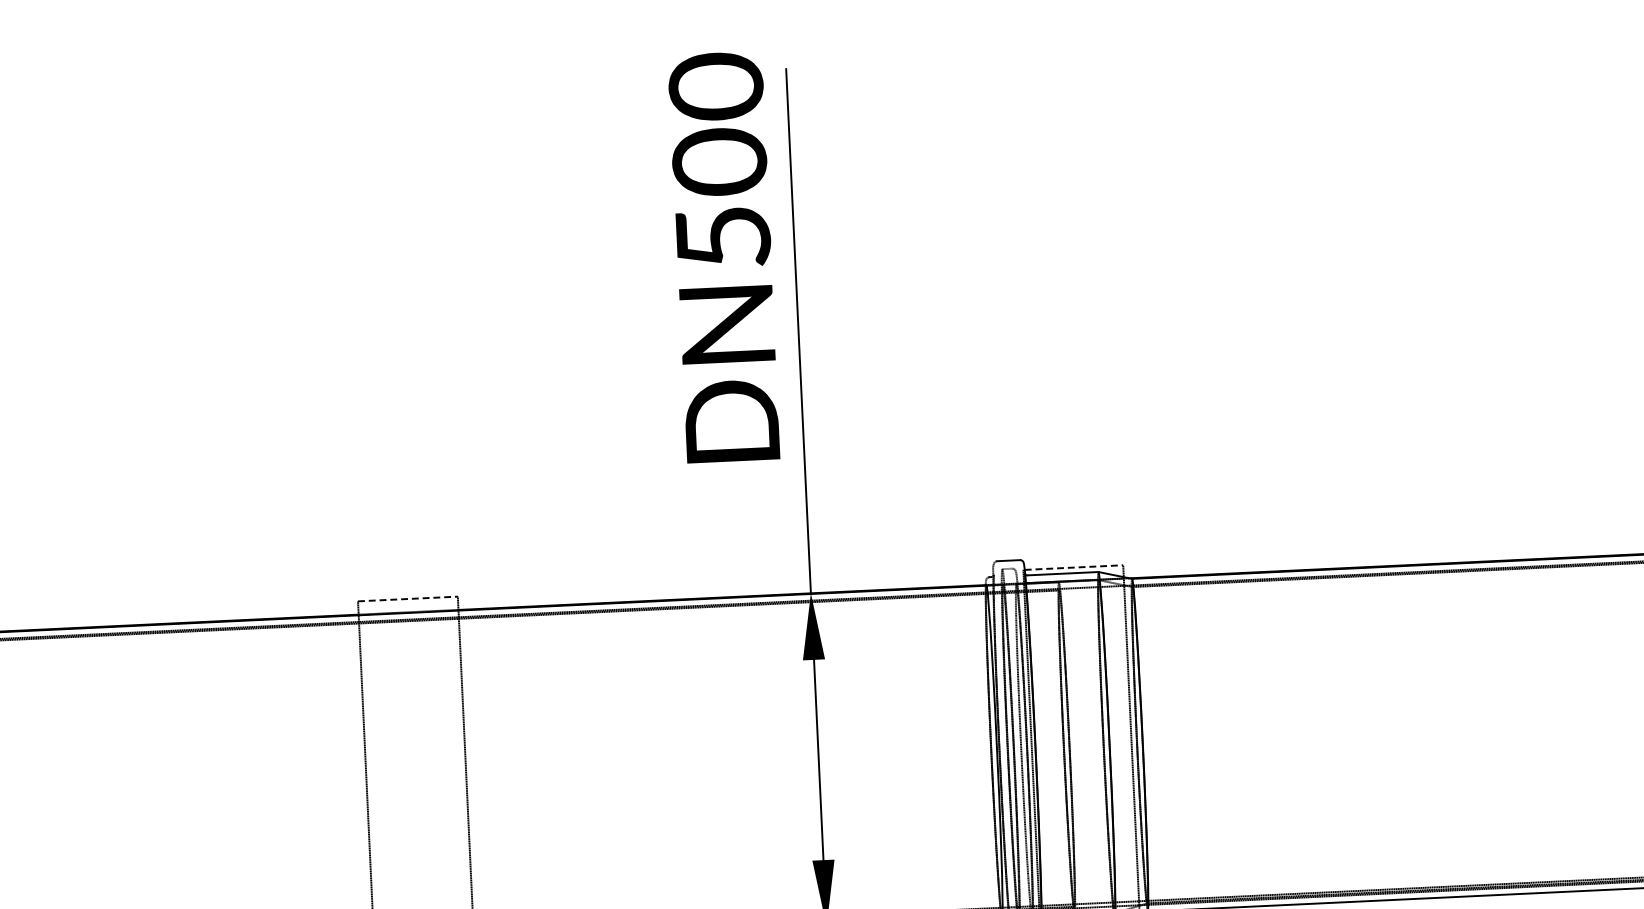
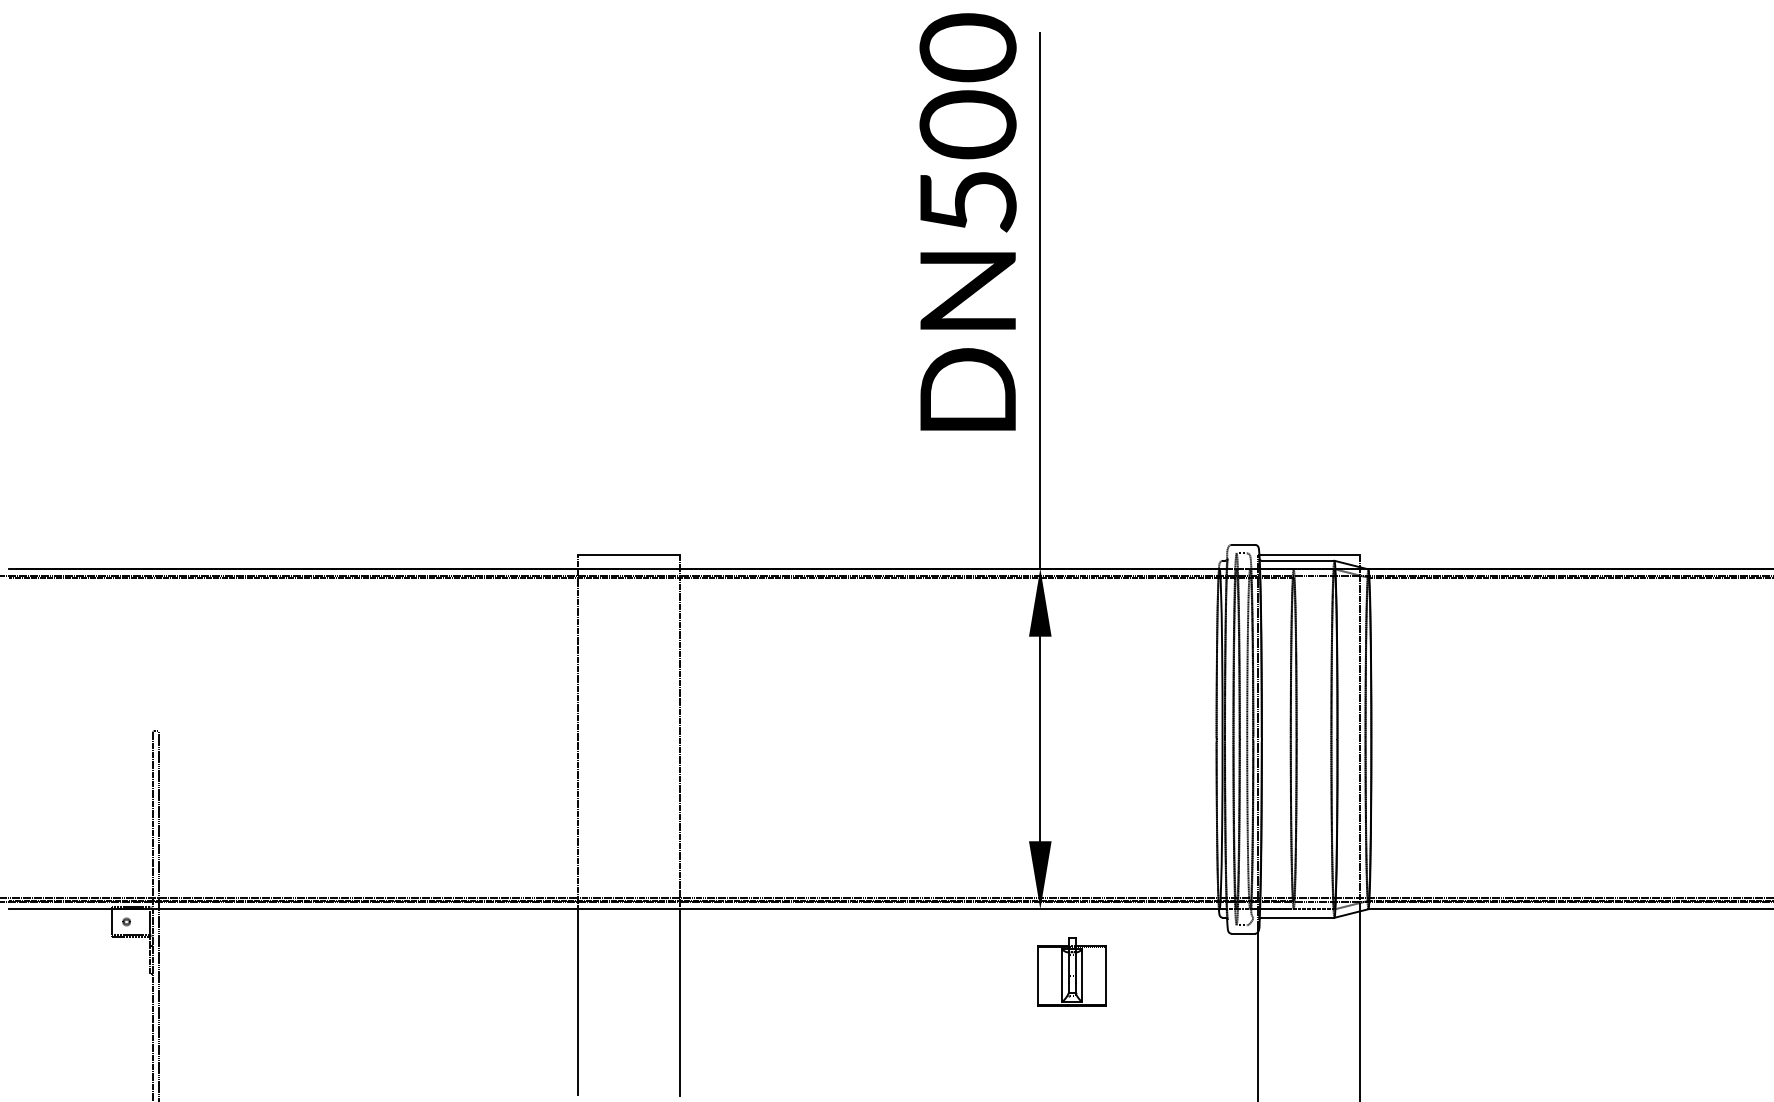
line: (1074, 567) -> (1310, 555), dashed -> solid
line: (408, 599) -> (629, 555), dashed -> solid

